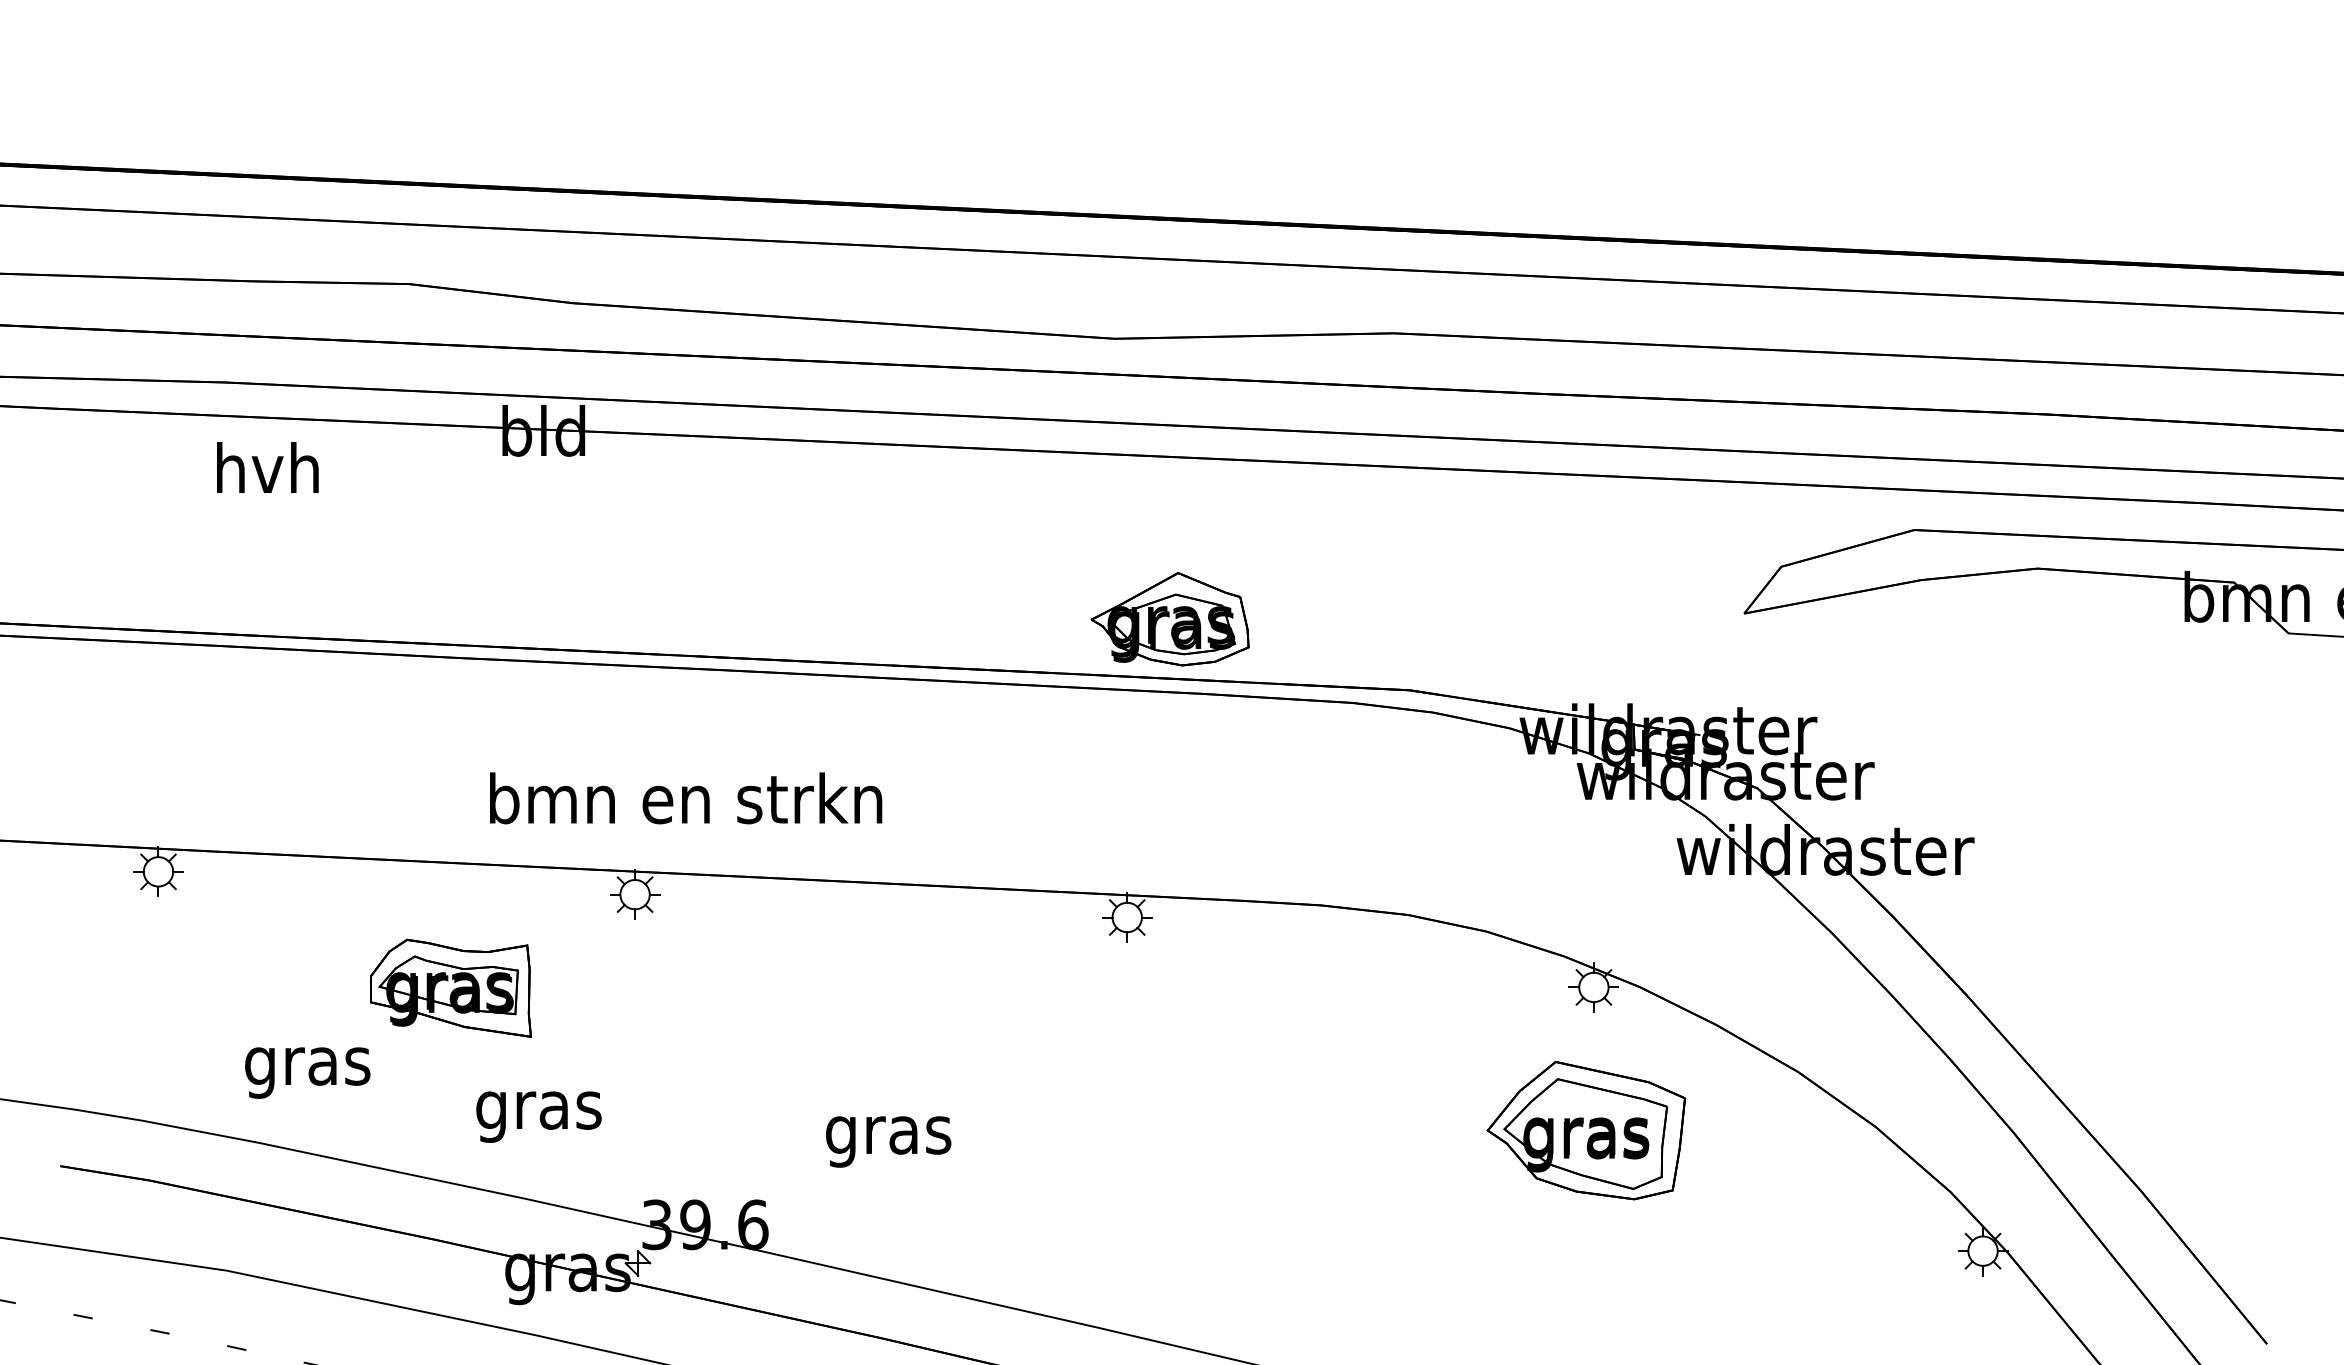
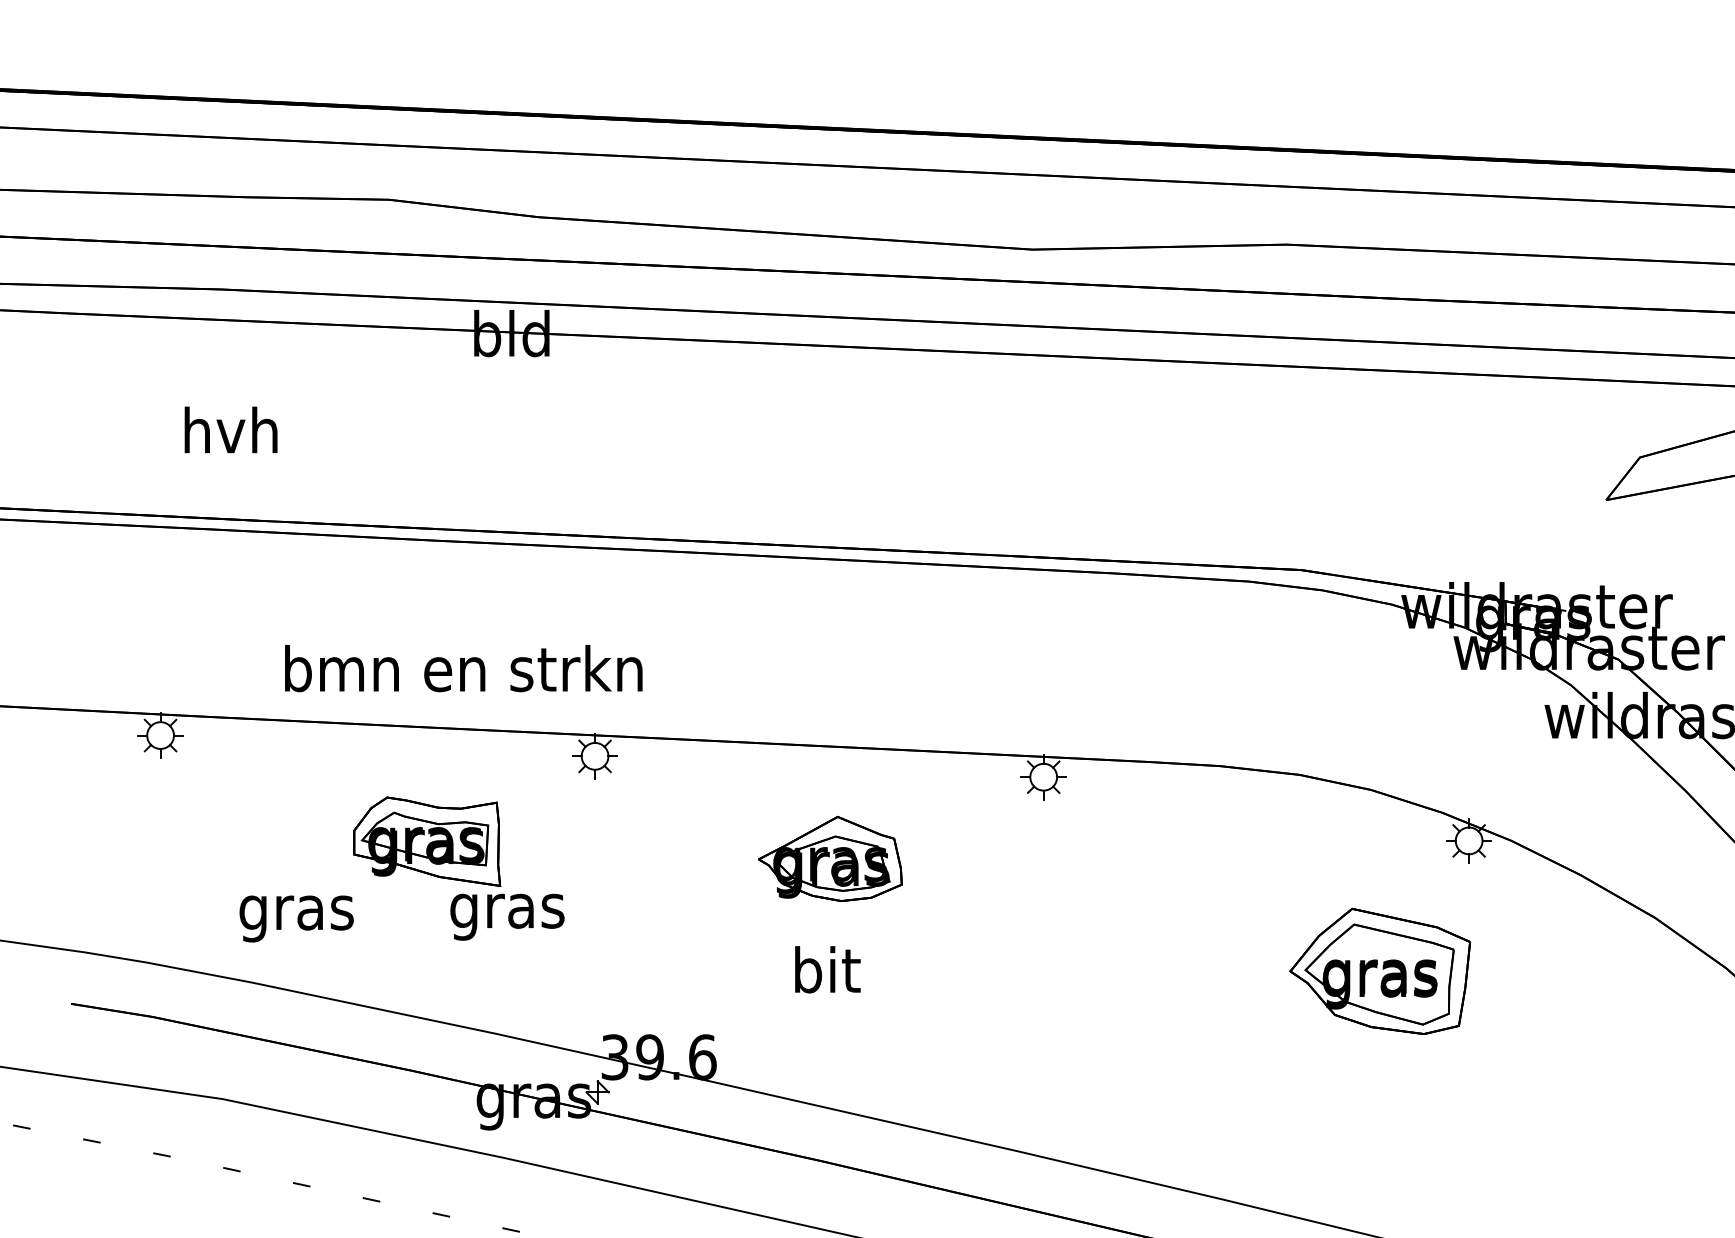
text: (267, 467) -> (230, 429), moved
part: (1170, 619) -> (830, 859), moved
text: (686, 798) -> (464, 668), moved
text: (538, 1116) -> (507, 916), moved
part: (1585, 1130) -> (1379, 971), moved
text: (888, 1134) -> (826, 974), gras -> bit

